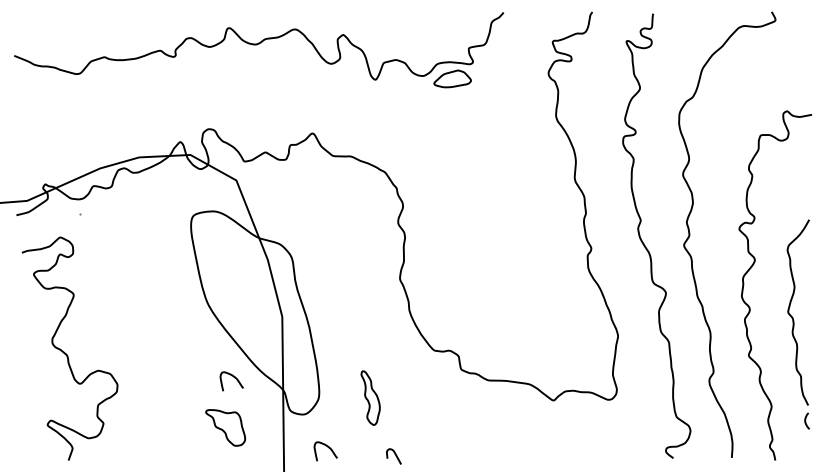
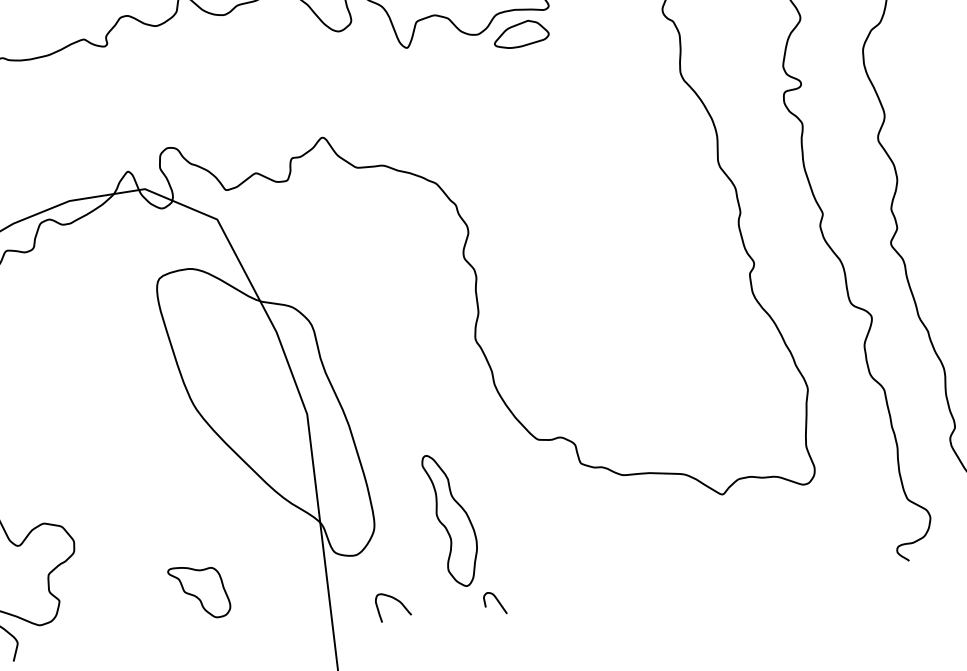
curve: (234, 378) -> (246, 513), removed
part: (370, 397) -> (450, 519), size x1.67
part: (225, 427) -> (199, 591), moved

